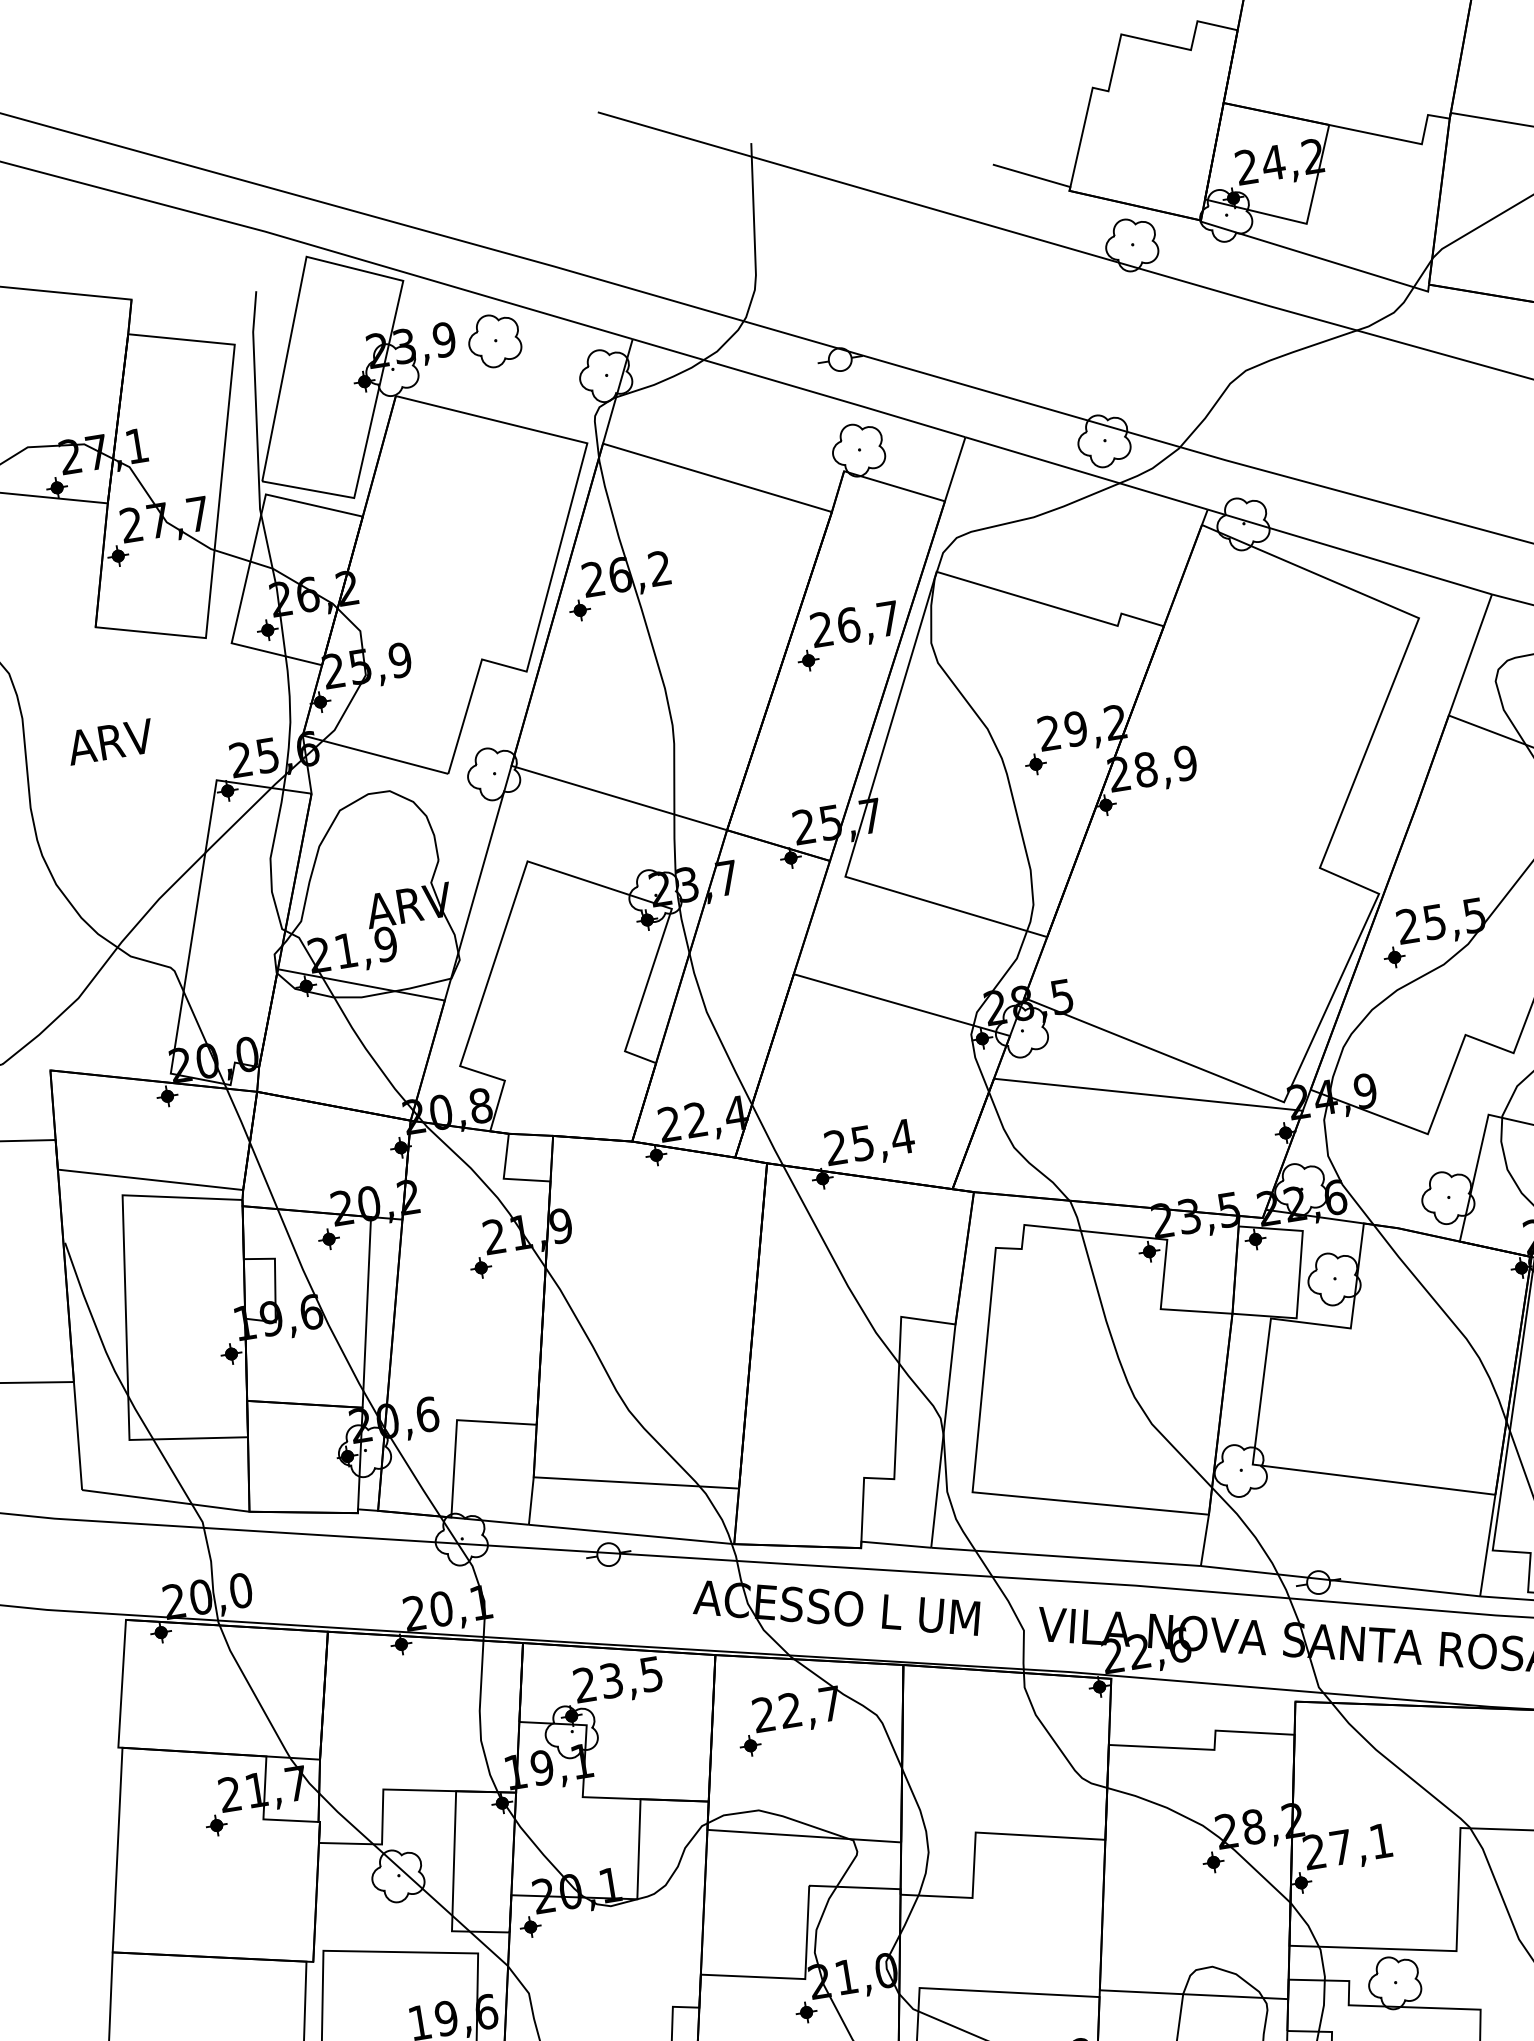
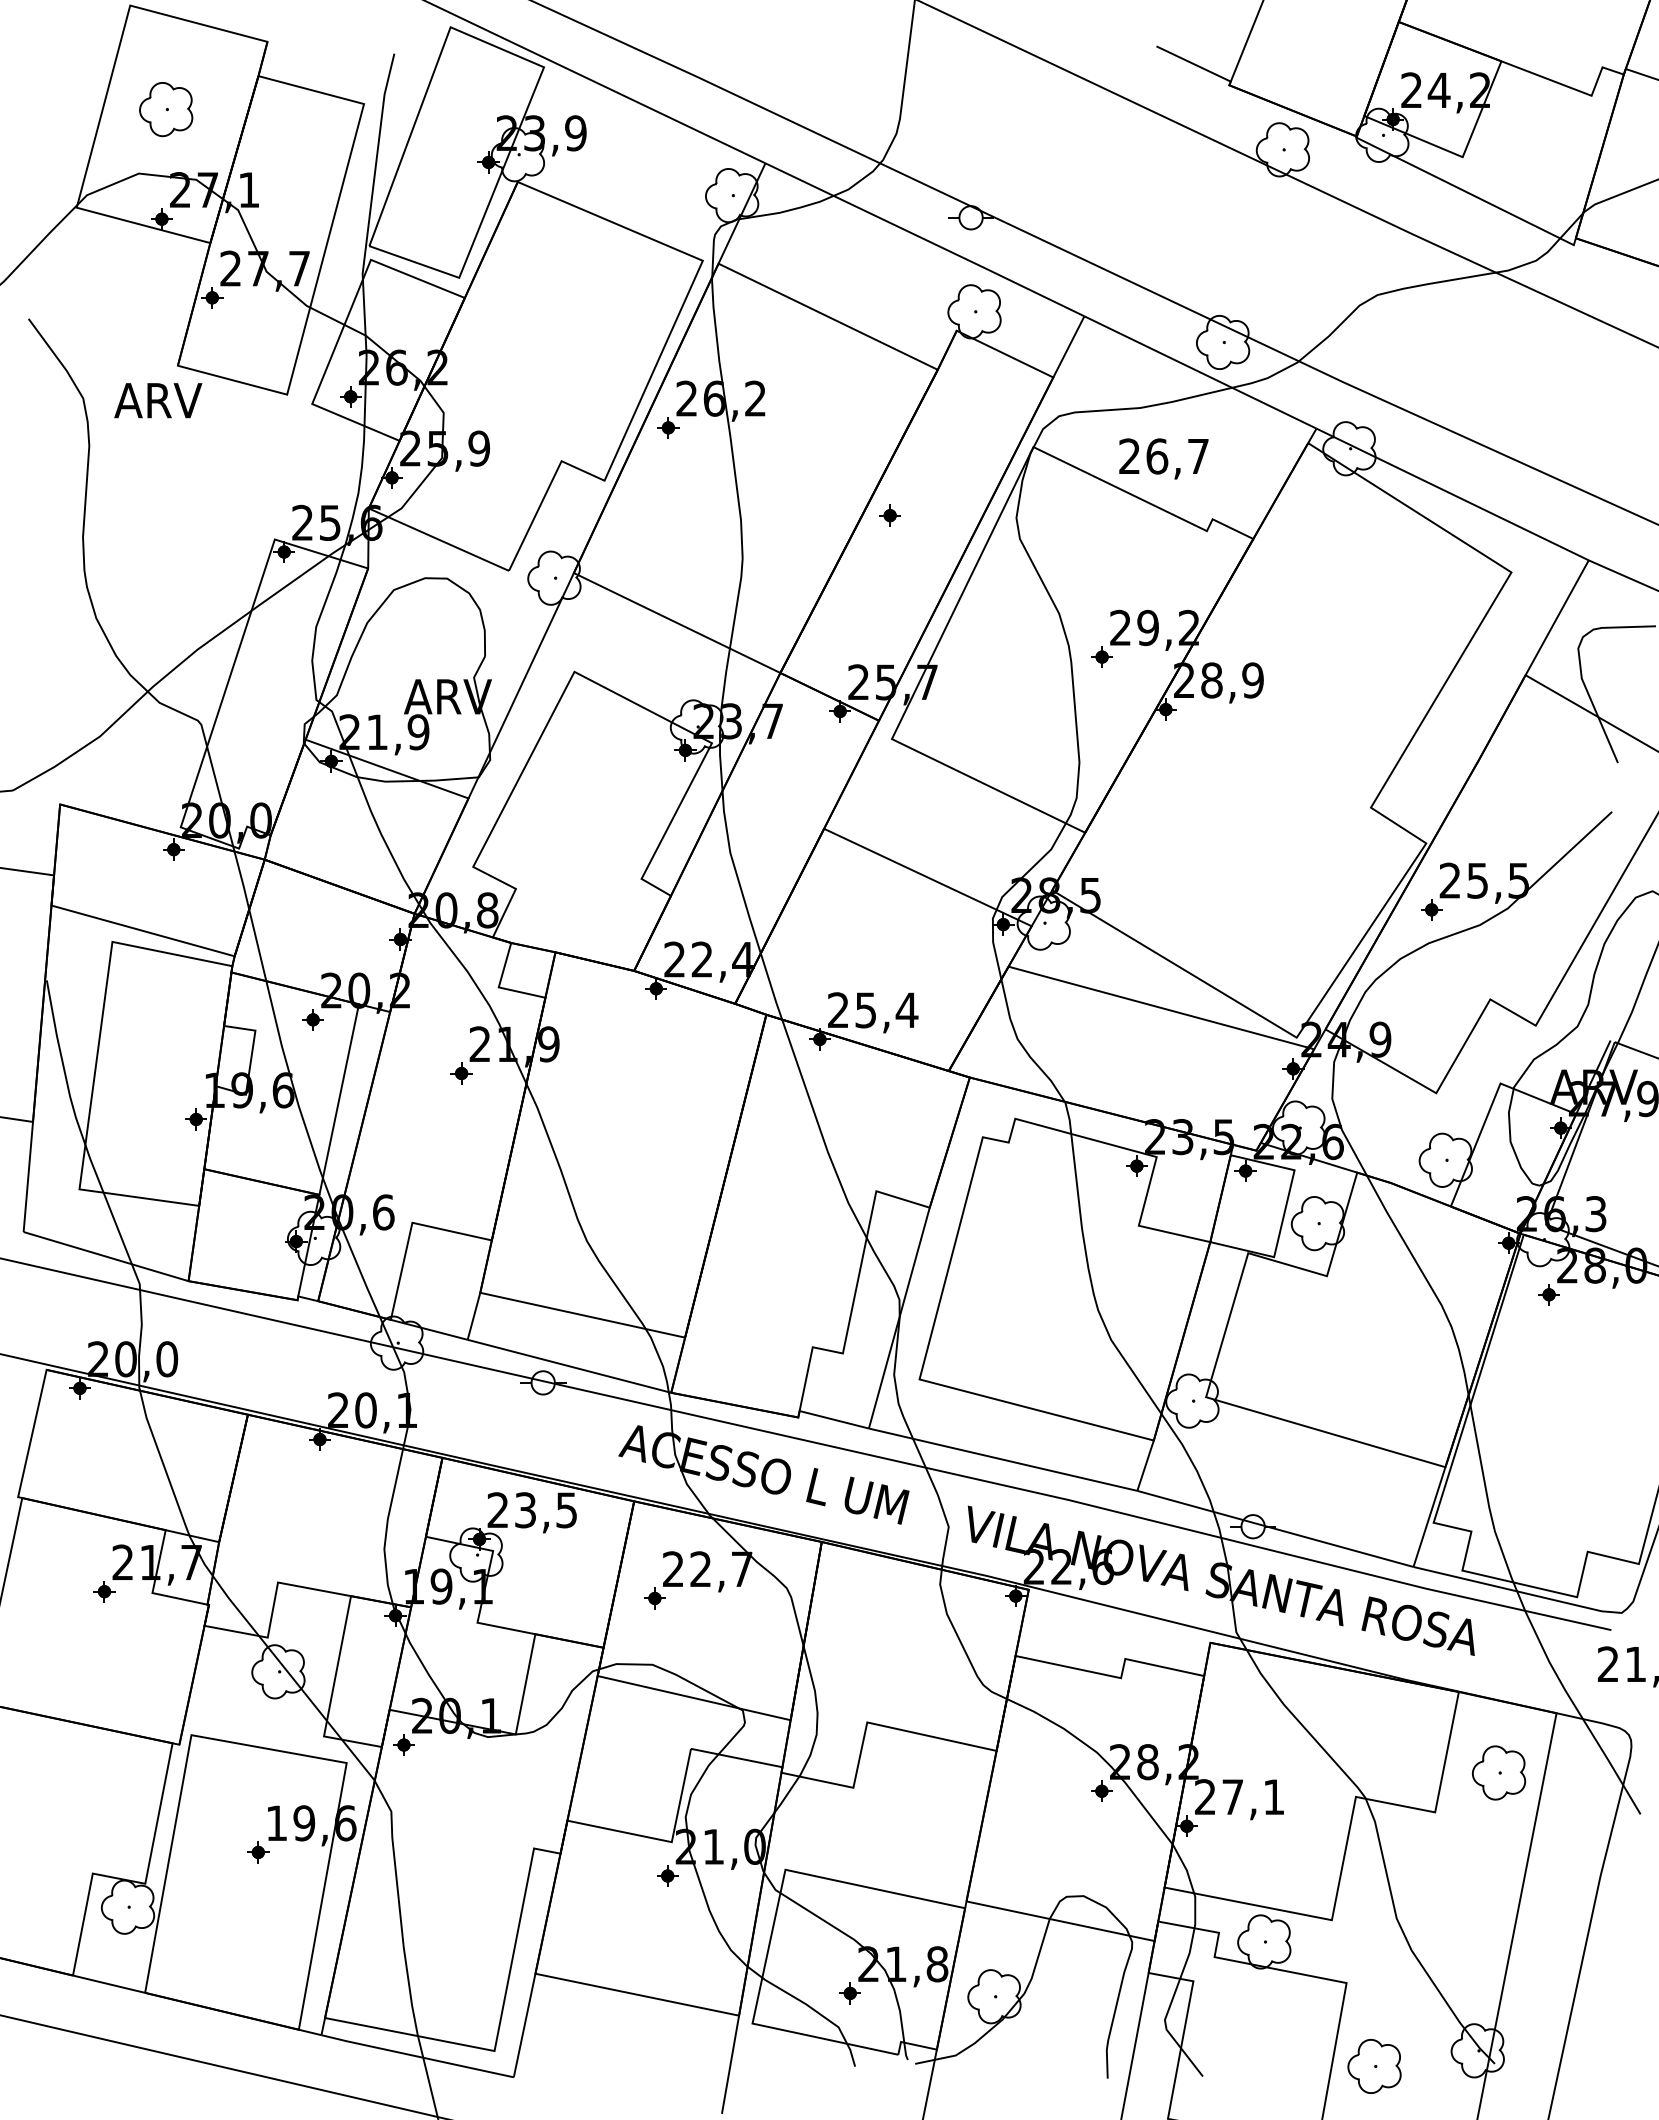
part: (494, 340) -> (166, 109), moved
text: (855, 626) -> (1163, 458), moved
text: (110, 741) -> (158, 400), moved

